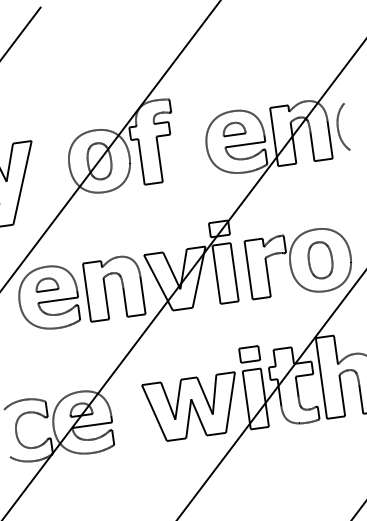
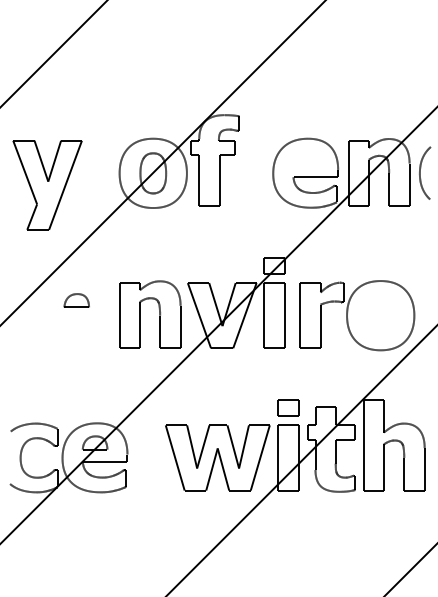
part: (233, 128) -> (305, 157), removed
part: (320, 260) -> (380, 315), removed
part: (48, 297) -> (76, 315), removed

